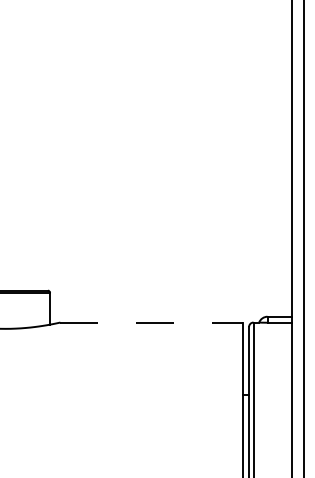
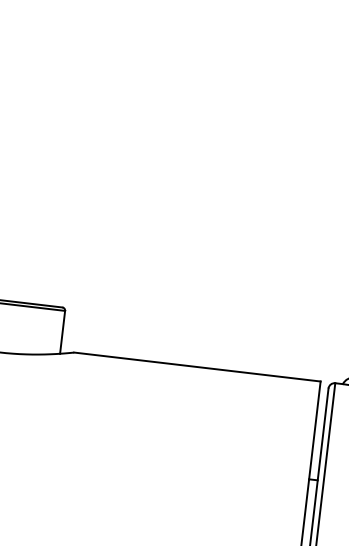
line: (152, 322) -> (198, 367), dashed -> solid

